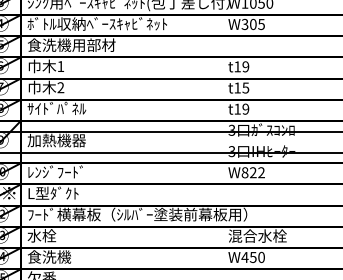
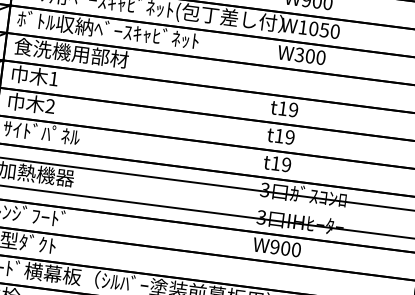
text: (261, 23) -> (321, 56), W305 -> W300
text: (245, 87) -> (289, 136), t15 -> t19
text: (252, 172) -> (284, 248), W822 -> W900

